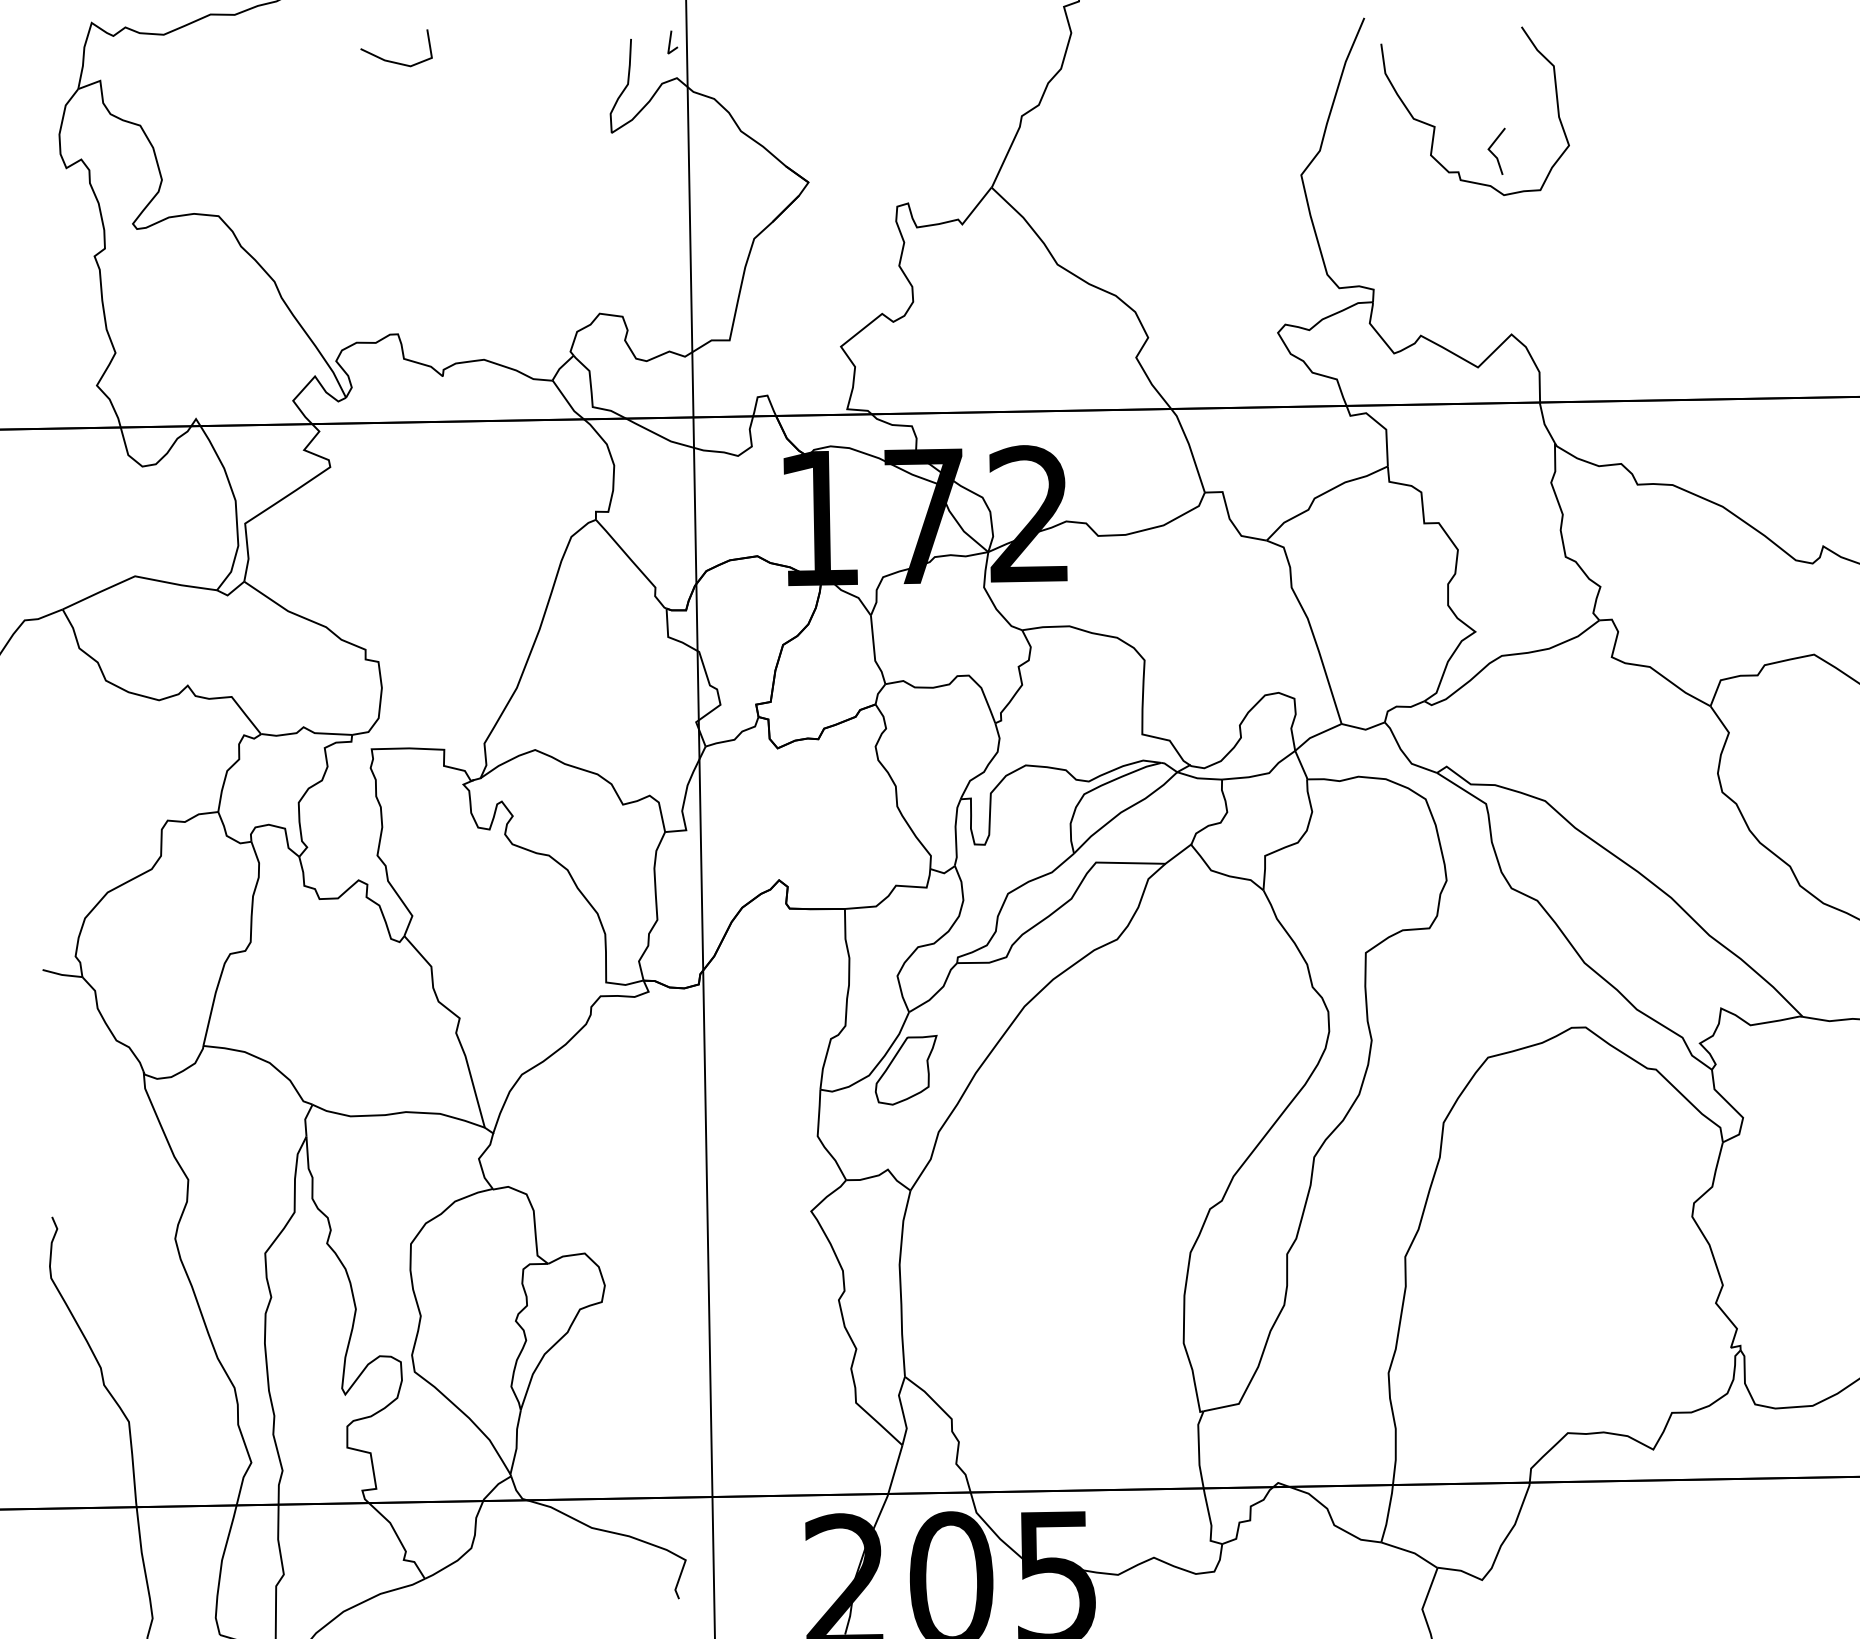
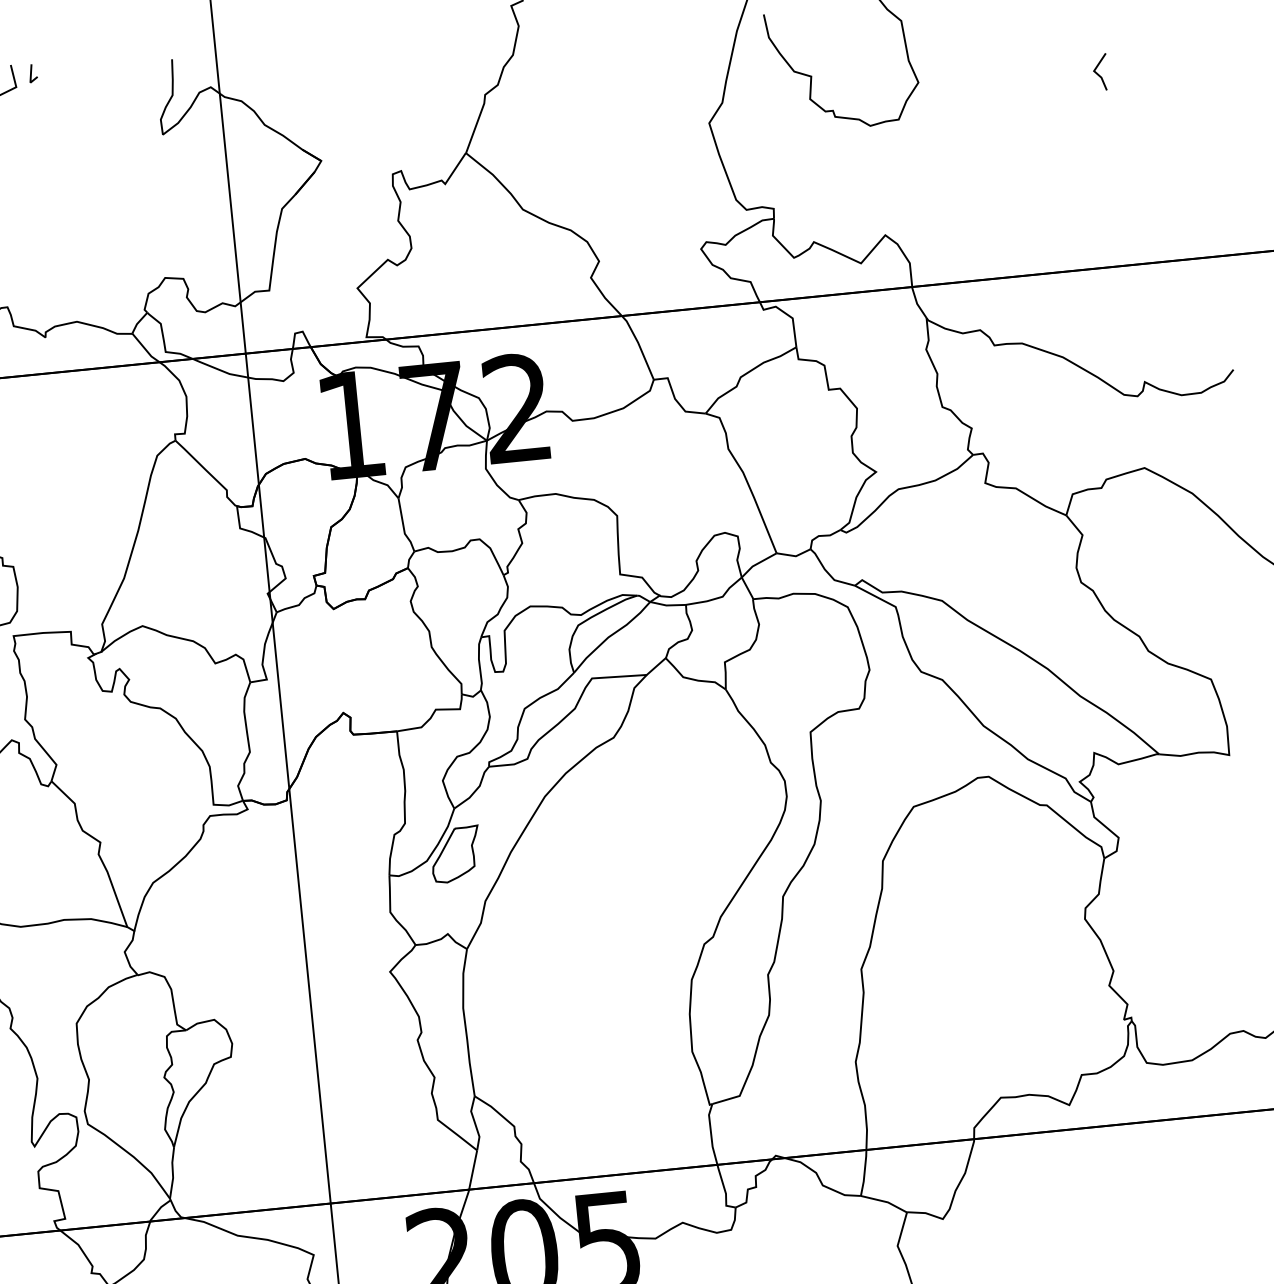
line: (670, 42) -> (31, 73), moved
line: (1493, 153) -> (1098, 74), moved

